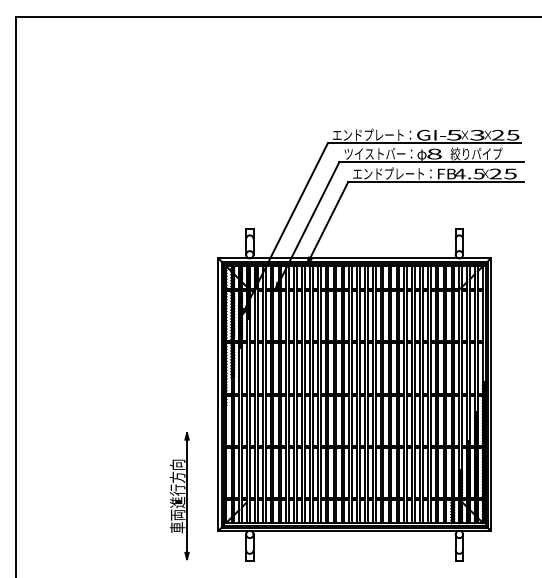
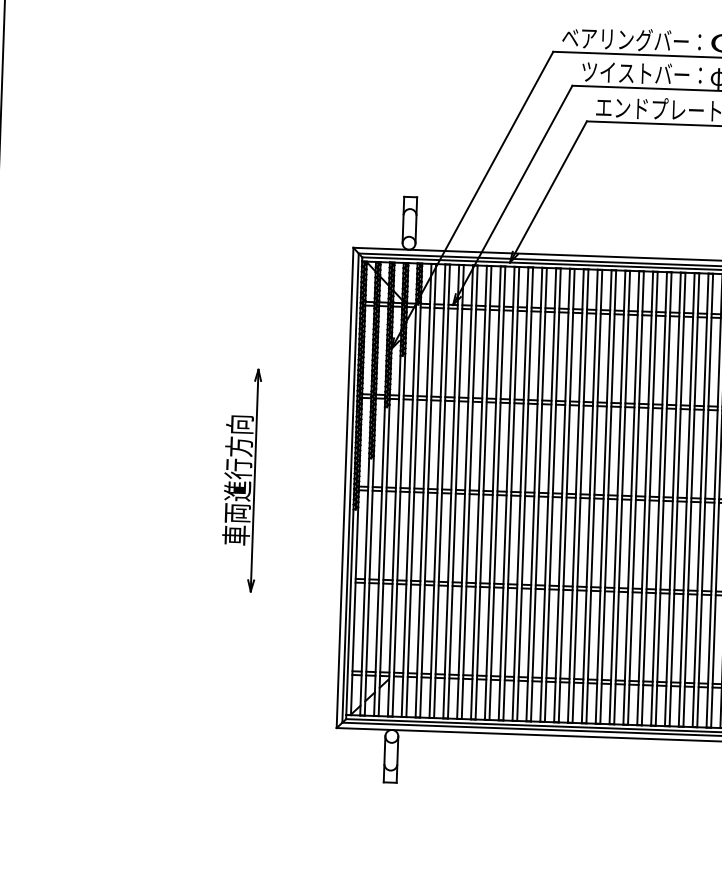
text: (368, 134) -> (625, 38), エンドプレート： -> ベアリングバー：
part: (179, 496) -> (241, 480), moved

